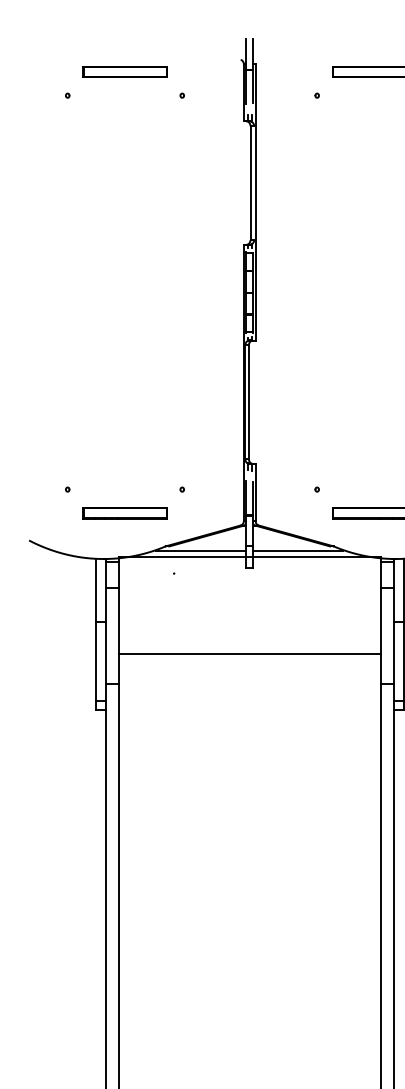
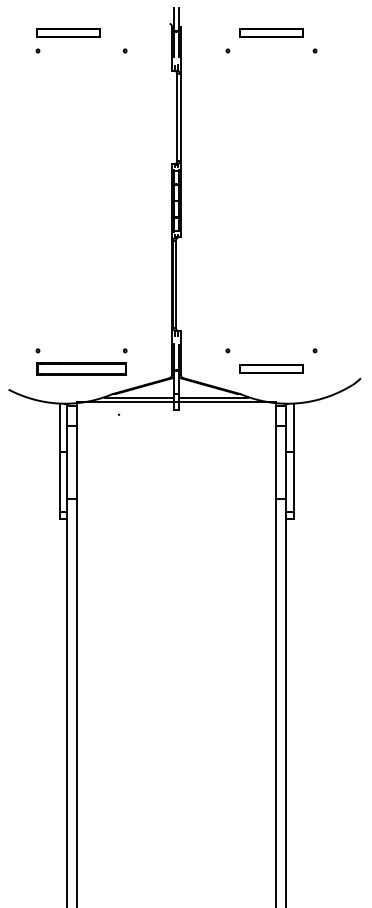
part: (124, 71) -> (68, 32), moved
part: (124, 512) -> (81, 368), size x1.4
line: (249, 653) -> (176, 475), removed

